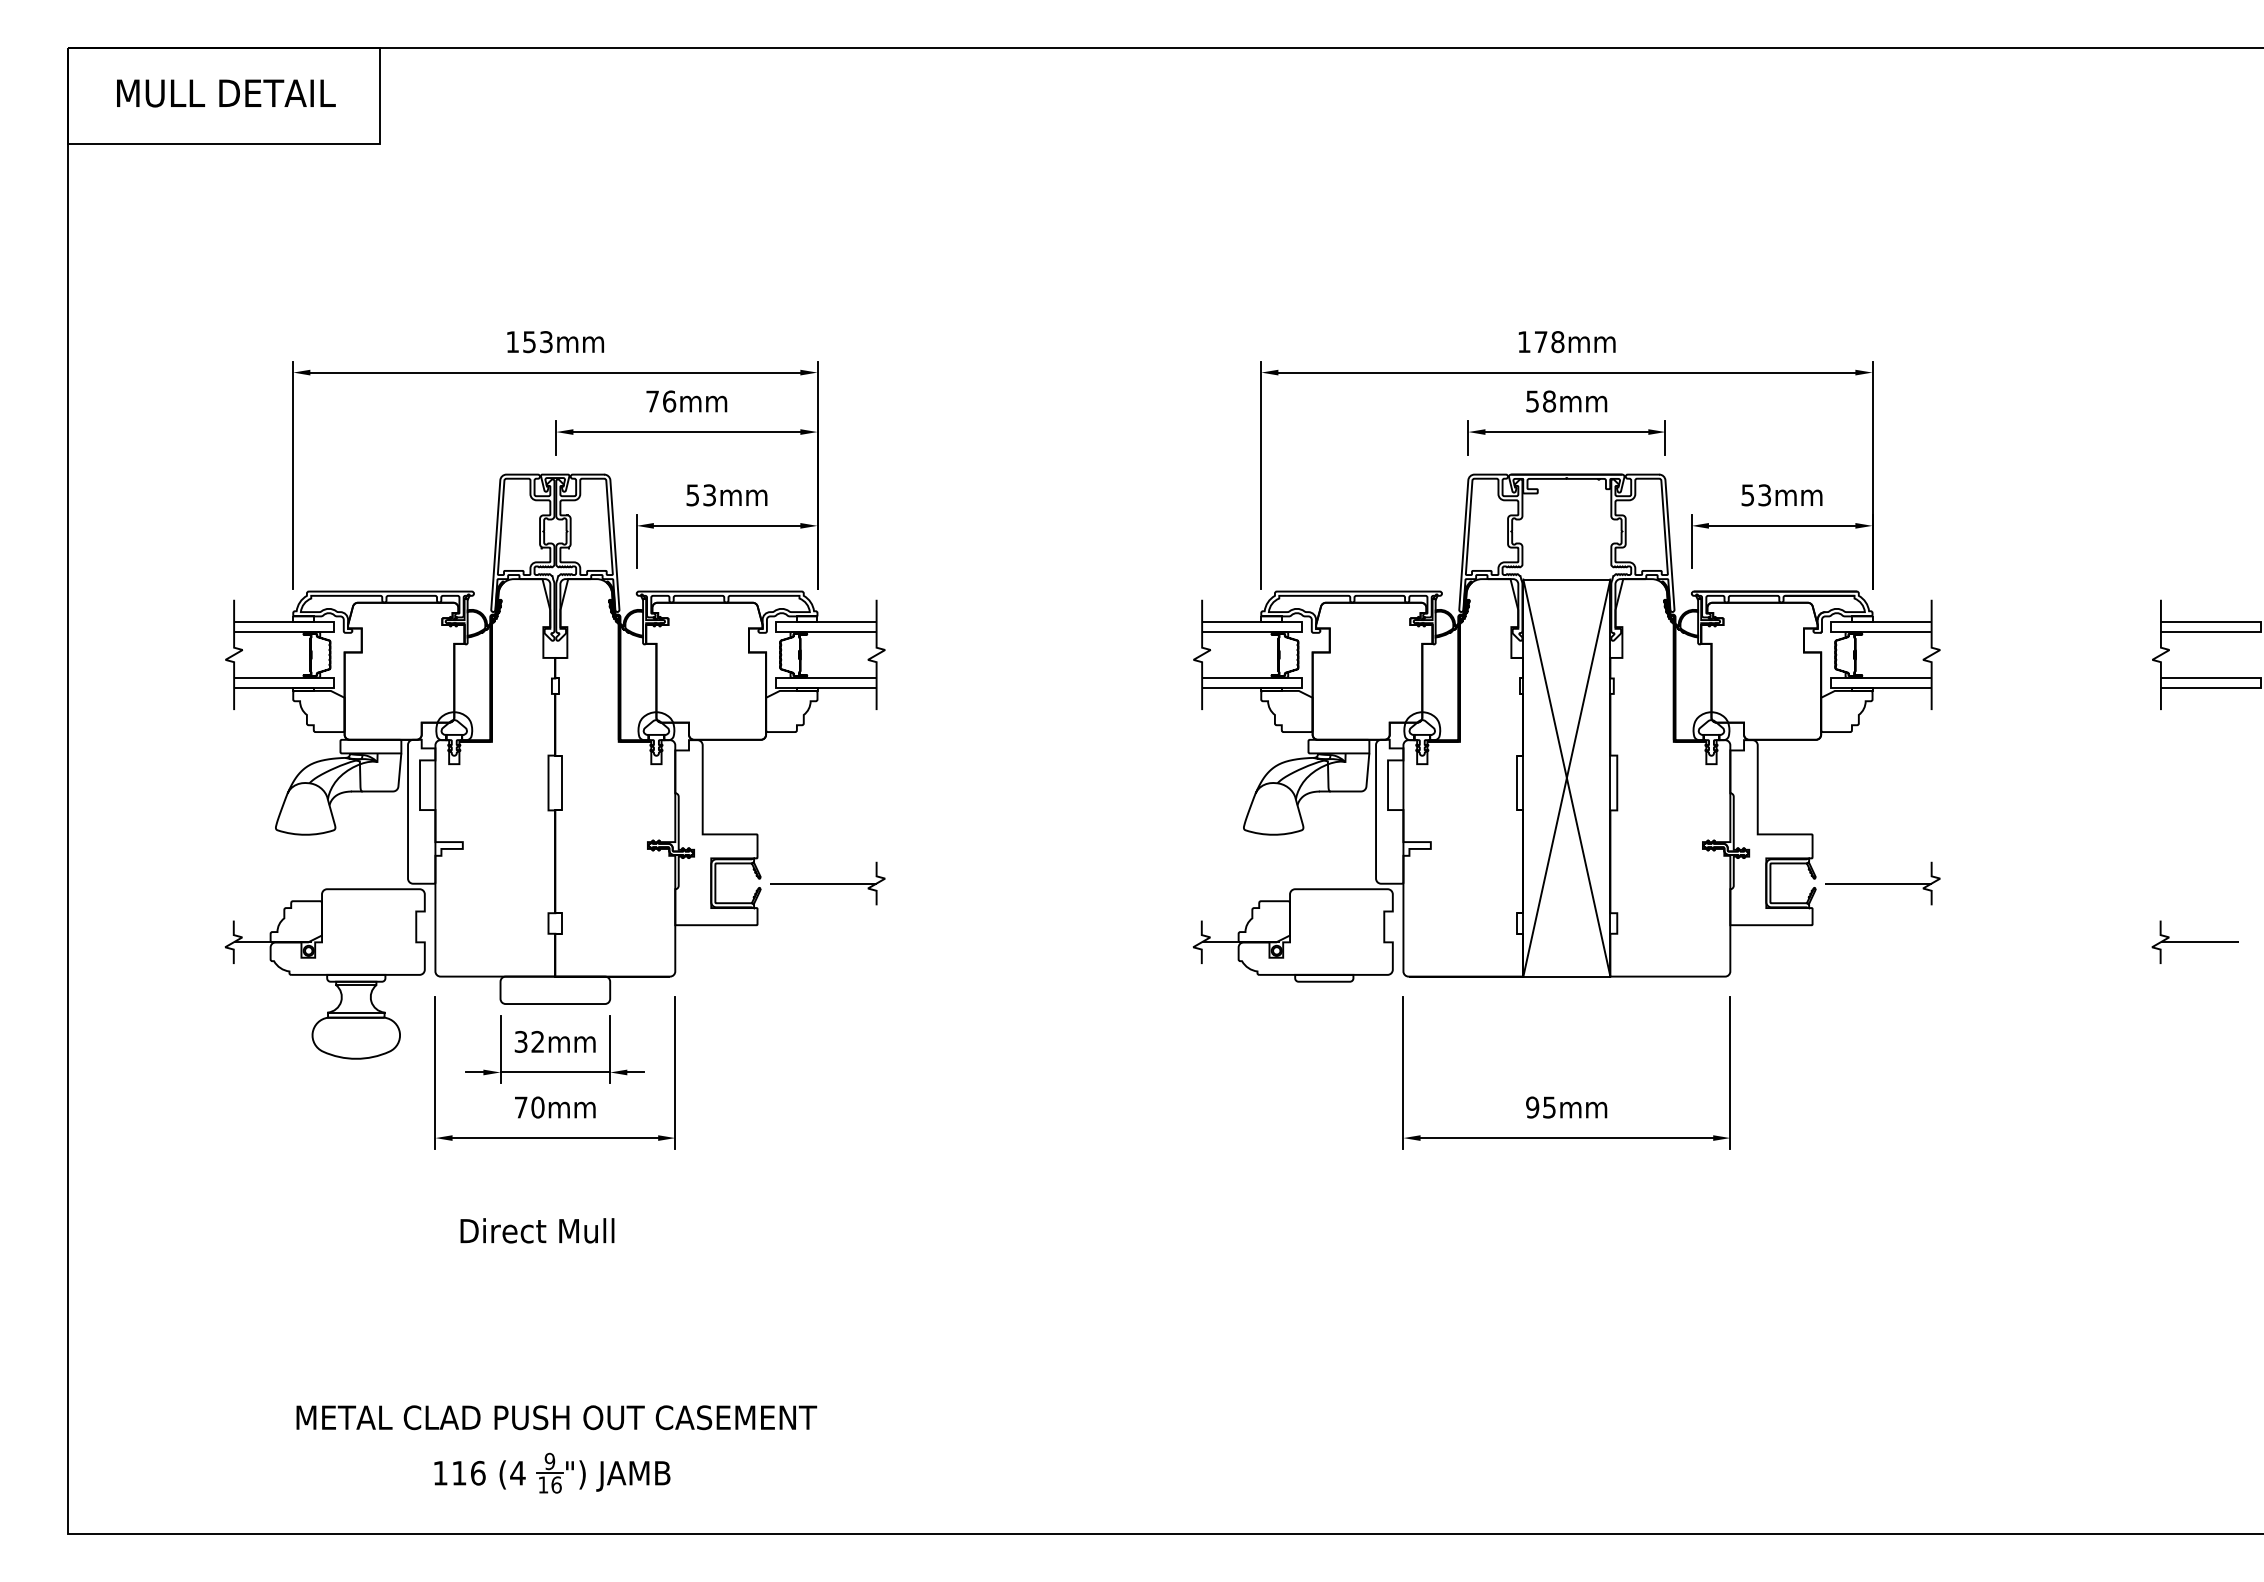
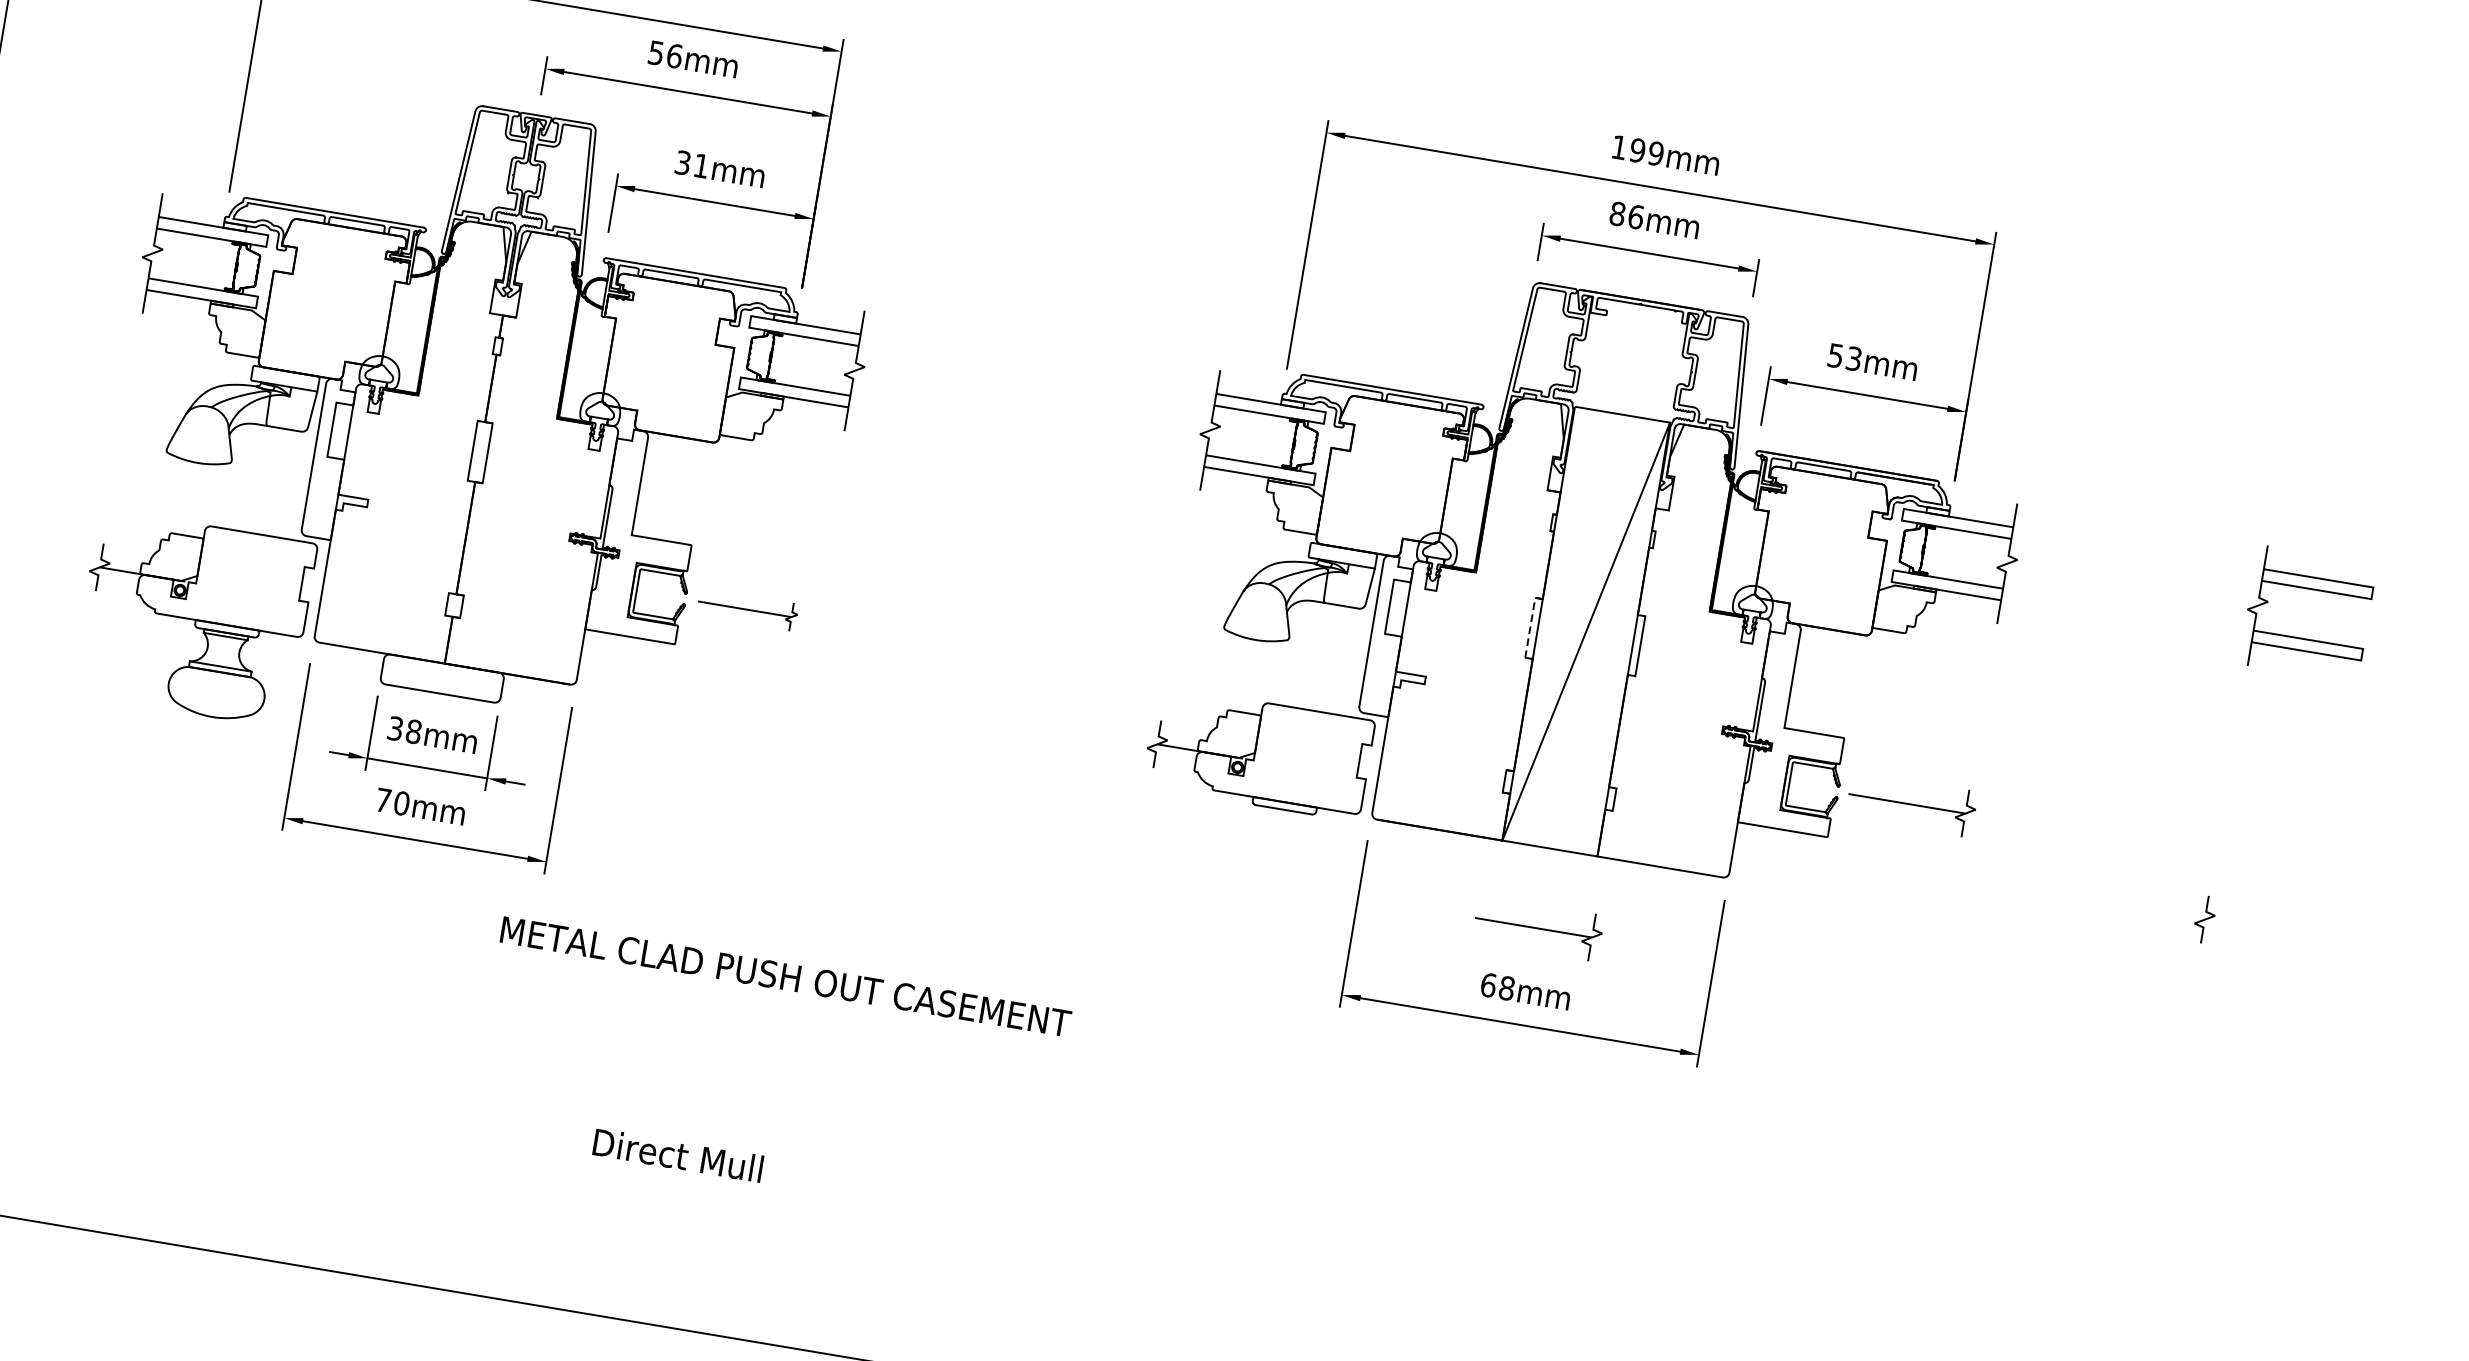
text: (1549, 342) -> (1646, 152), 178mm -> 199mm
text: (652, 401) -> (656, 53), 76mm -> 56mm
text: (1541, 401) -> (1627, 215), 58mm -> 86mm
text: (701, 495) -> (692, 164), 53mm -> 31mm
line: (1566, 777) -> (1585, 630), removed
line: (1516, 783) -> (1530, 628), solid -> dashed
part: (827, 883) -> (759, 611), size x0.6
line: (2199, 942) -> (2247, 926), removed
text: (537, 1041) -> (413, 731), 32mm -> 38mm
part: (1568, 1049) -> (1538, 928), added
text: (1541, 1107) -> (1498, 986), 95mm -> 68mm
text: (537, 1230) -> (678, 1155), moved
text: (556, 1417) -> (785, 976), moved
part: (552, 1472) -> (351, 1204), removed

